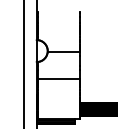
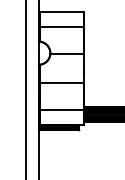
line: (58, 12) -> (61, 12), added
line: (58, 25) -> (61, 26), added
line: (58, 104) -> (61, 109), added

